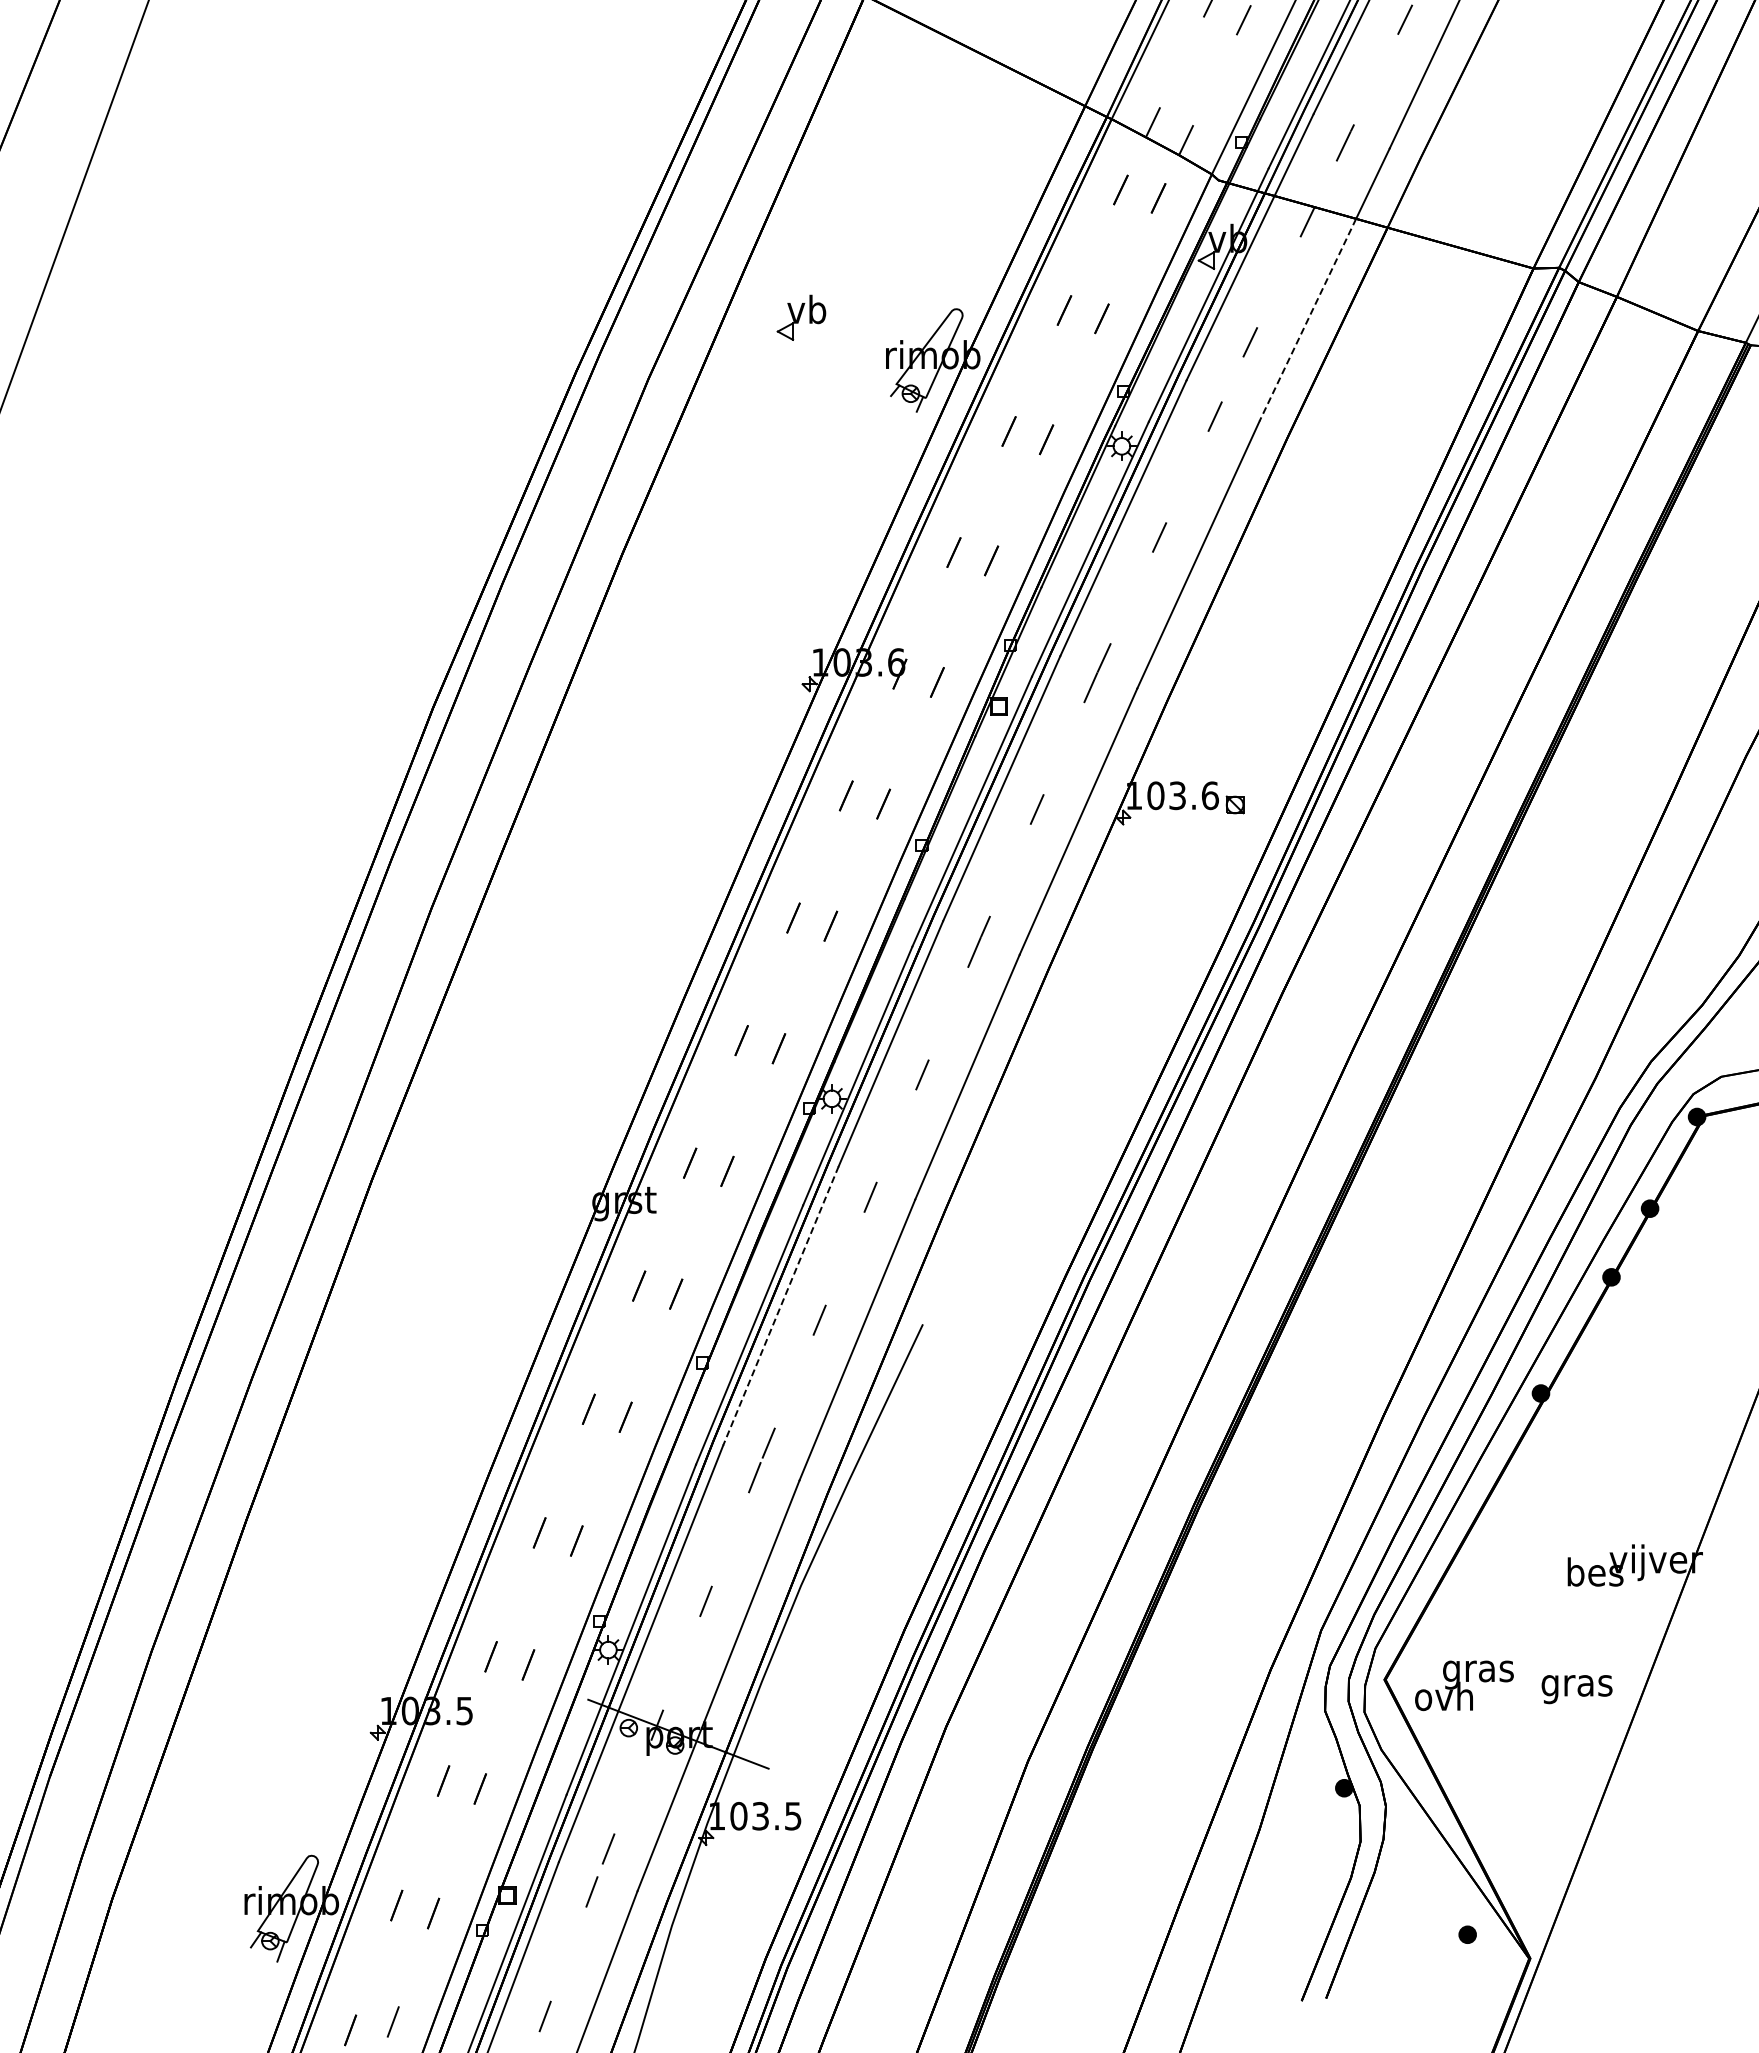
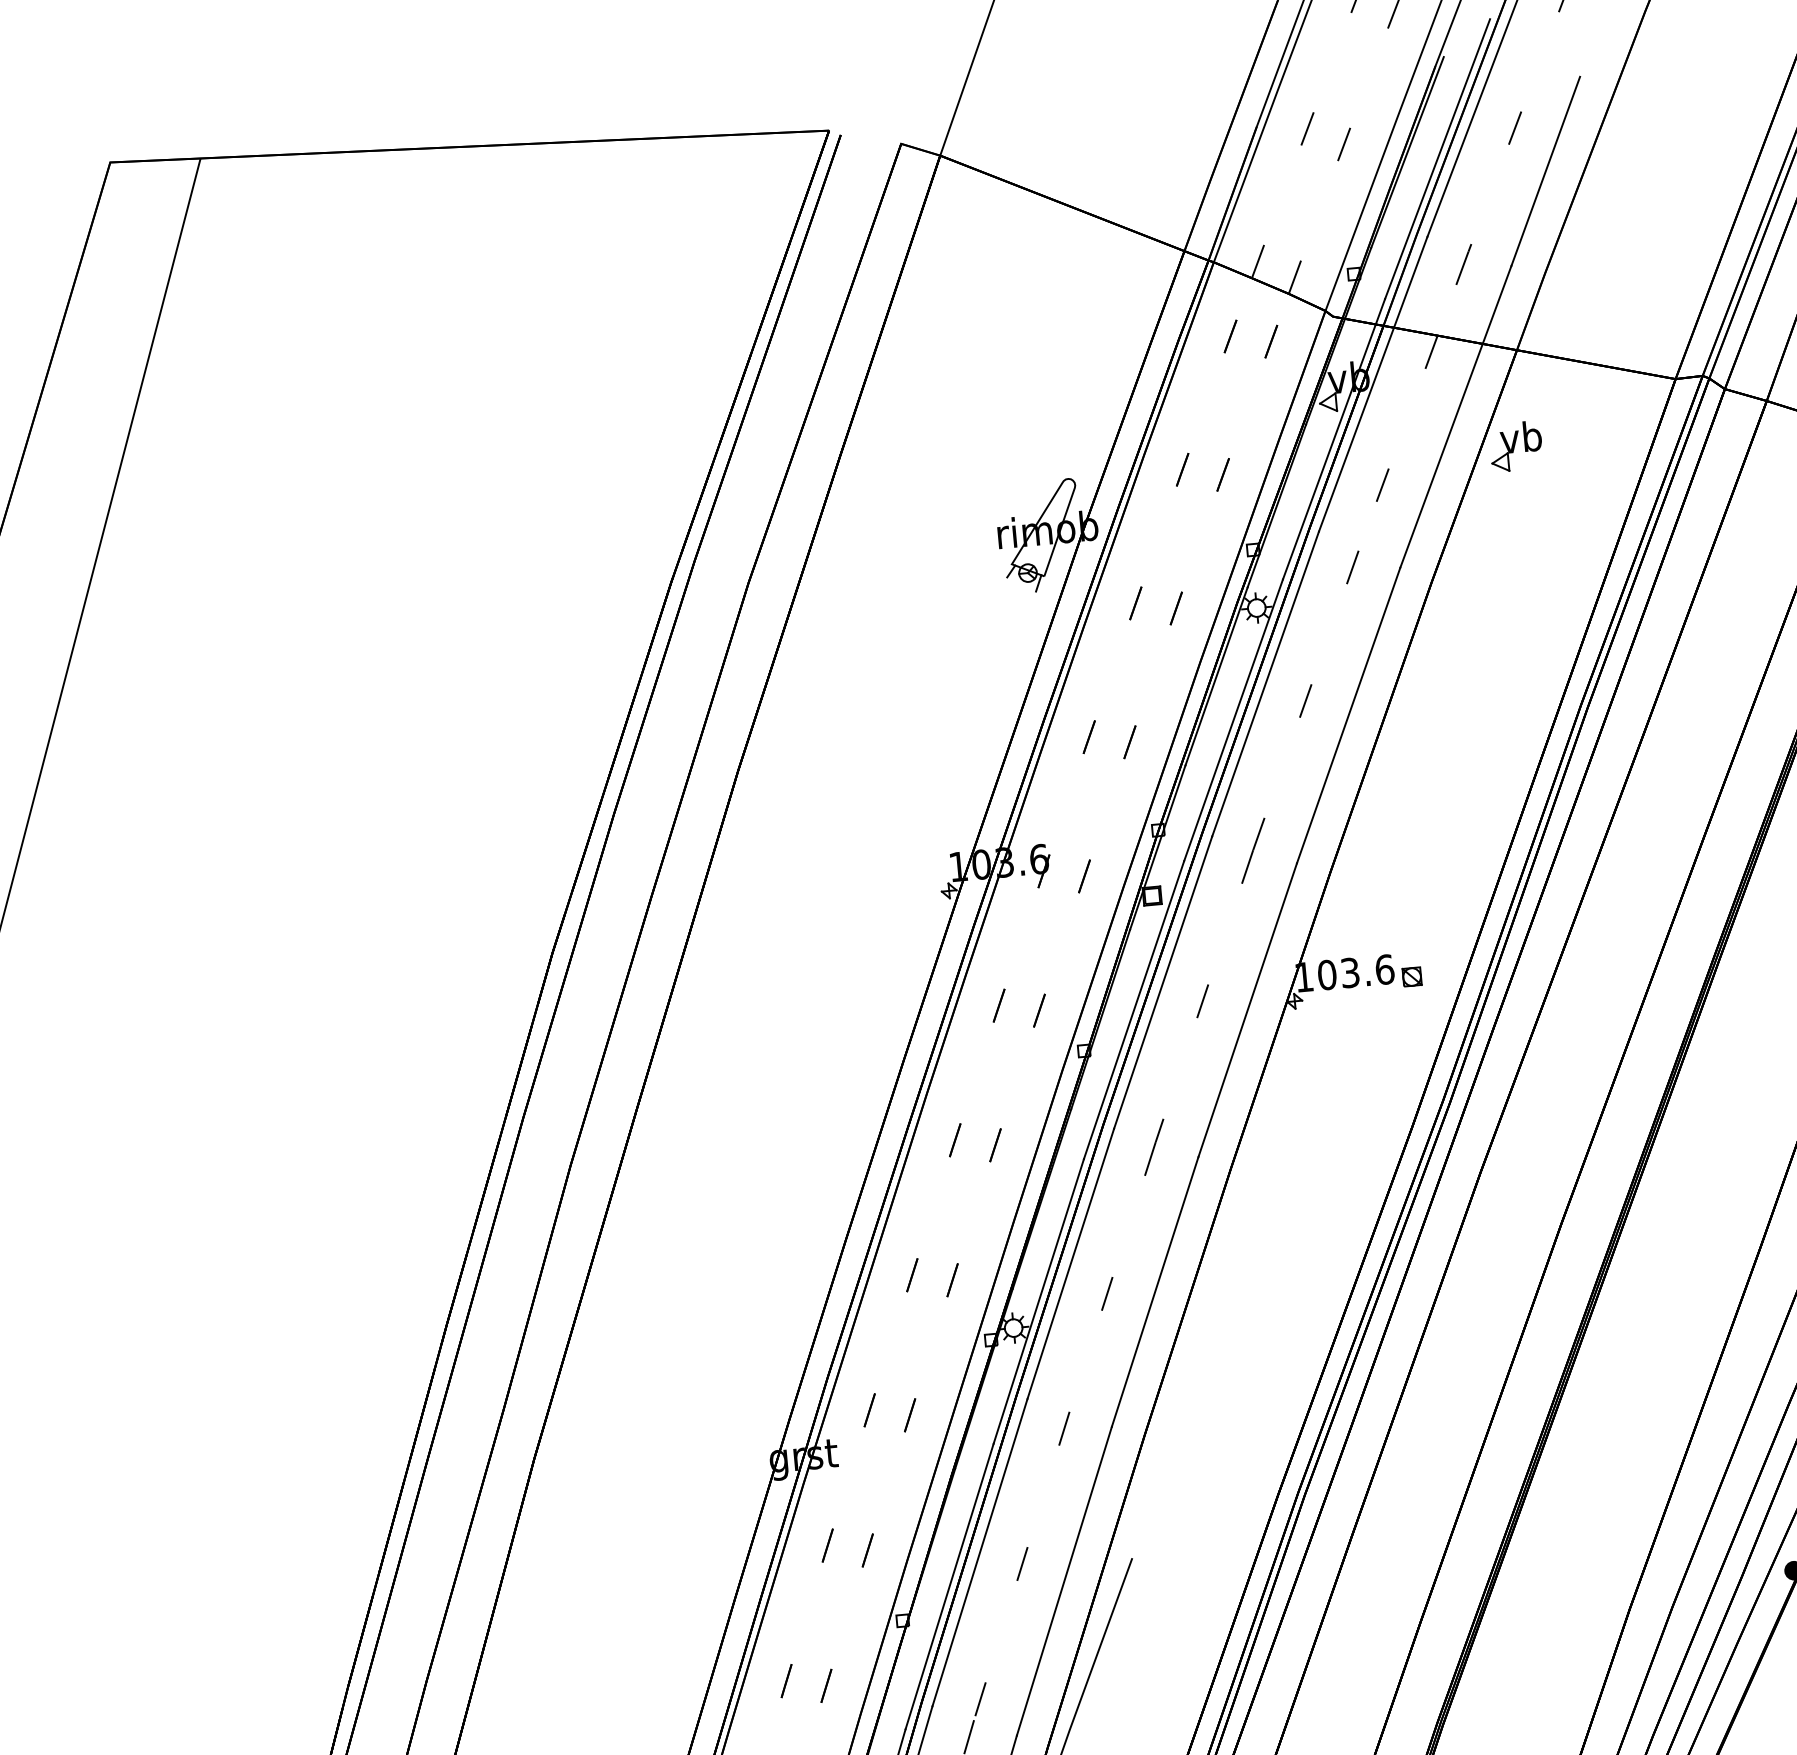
part: (801, 317) -> (1516, 446), moved
line: (1307, 320) -> (1441, 456), dashed -> solid
line: (780, 1306) -> (979, 1553), dashed -> solid

